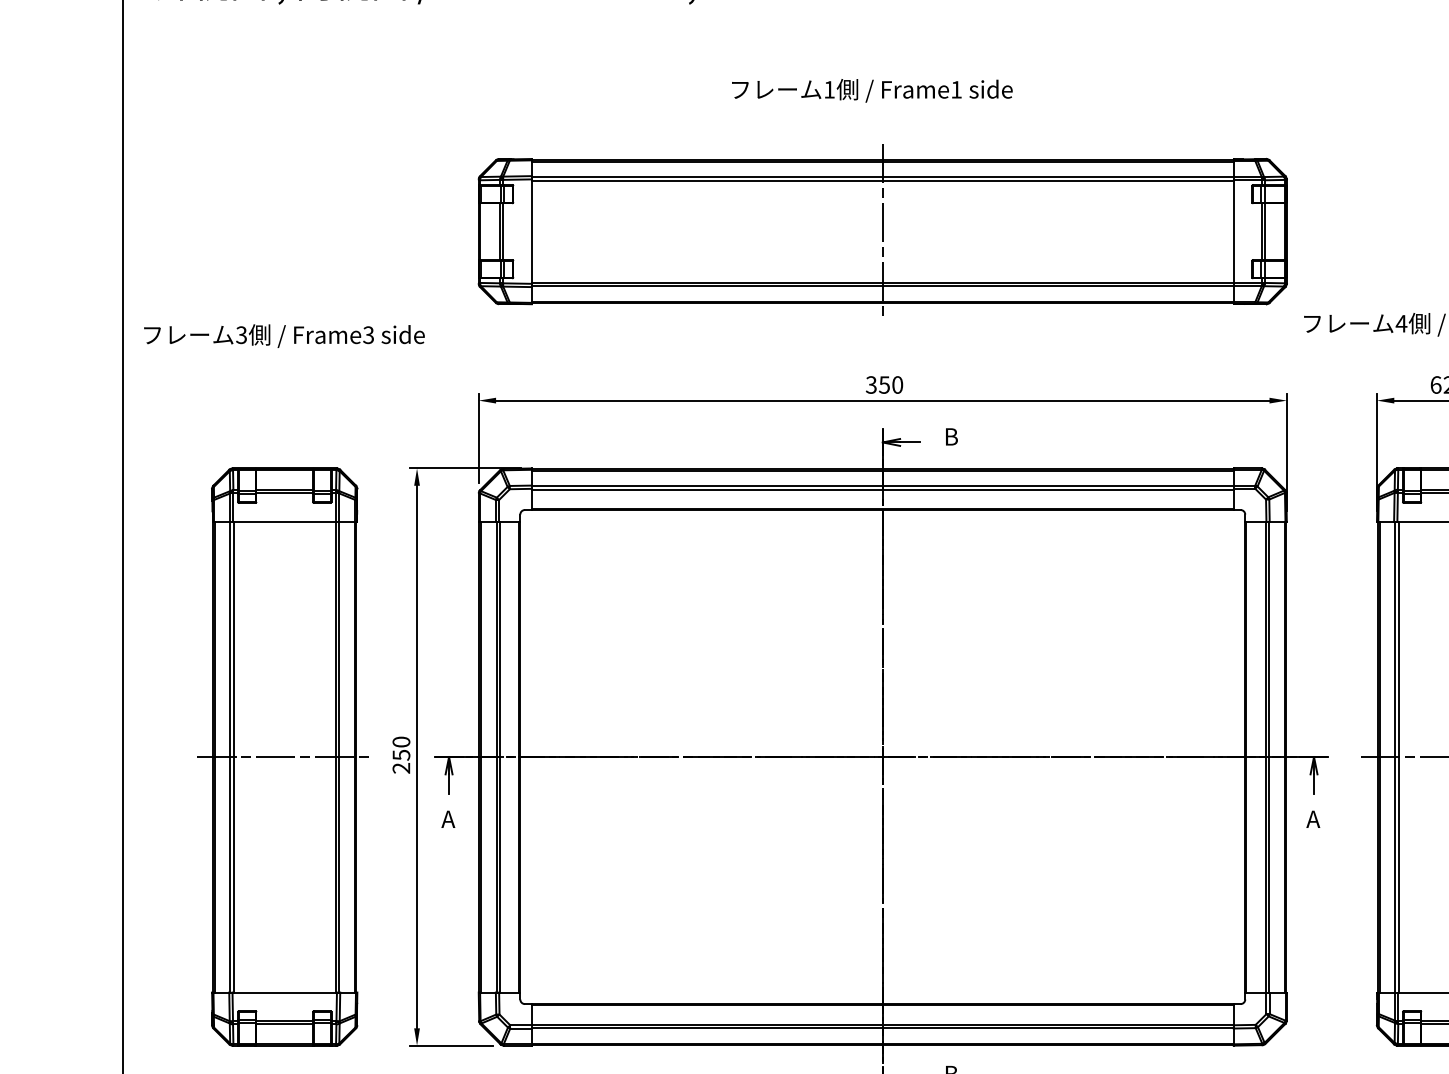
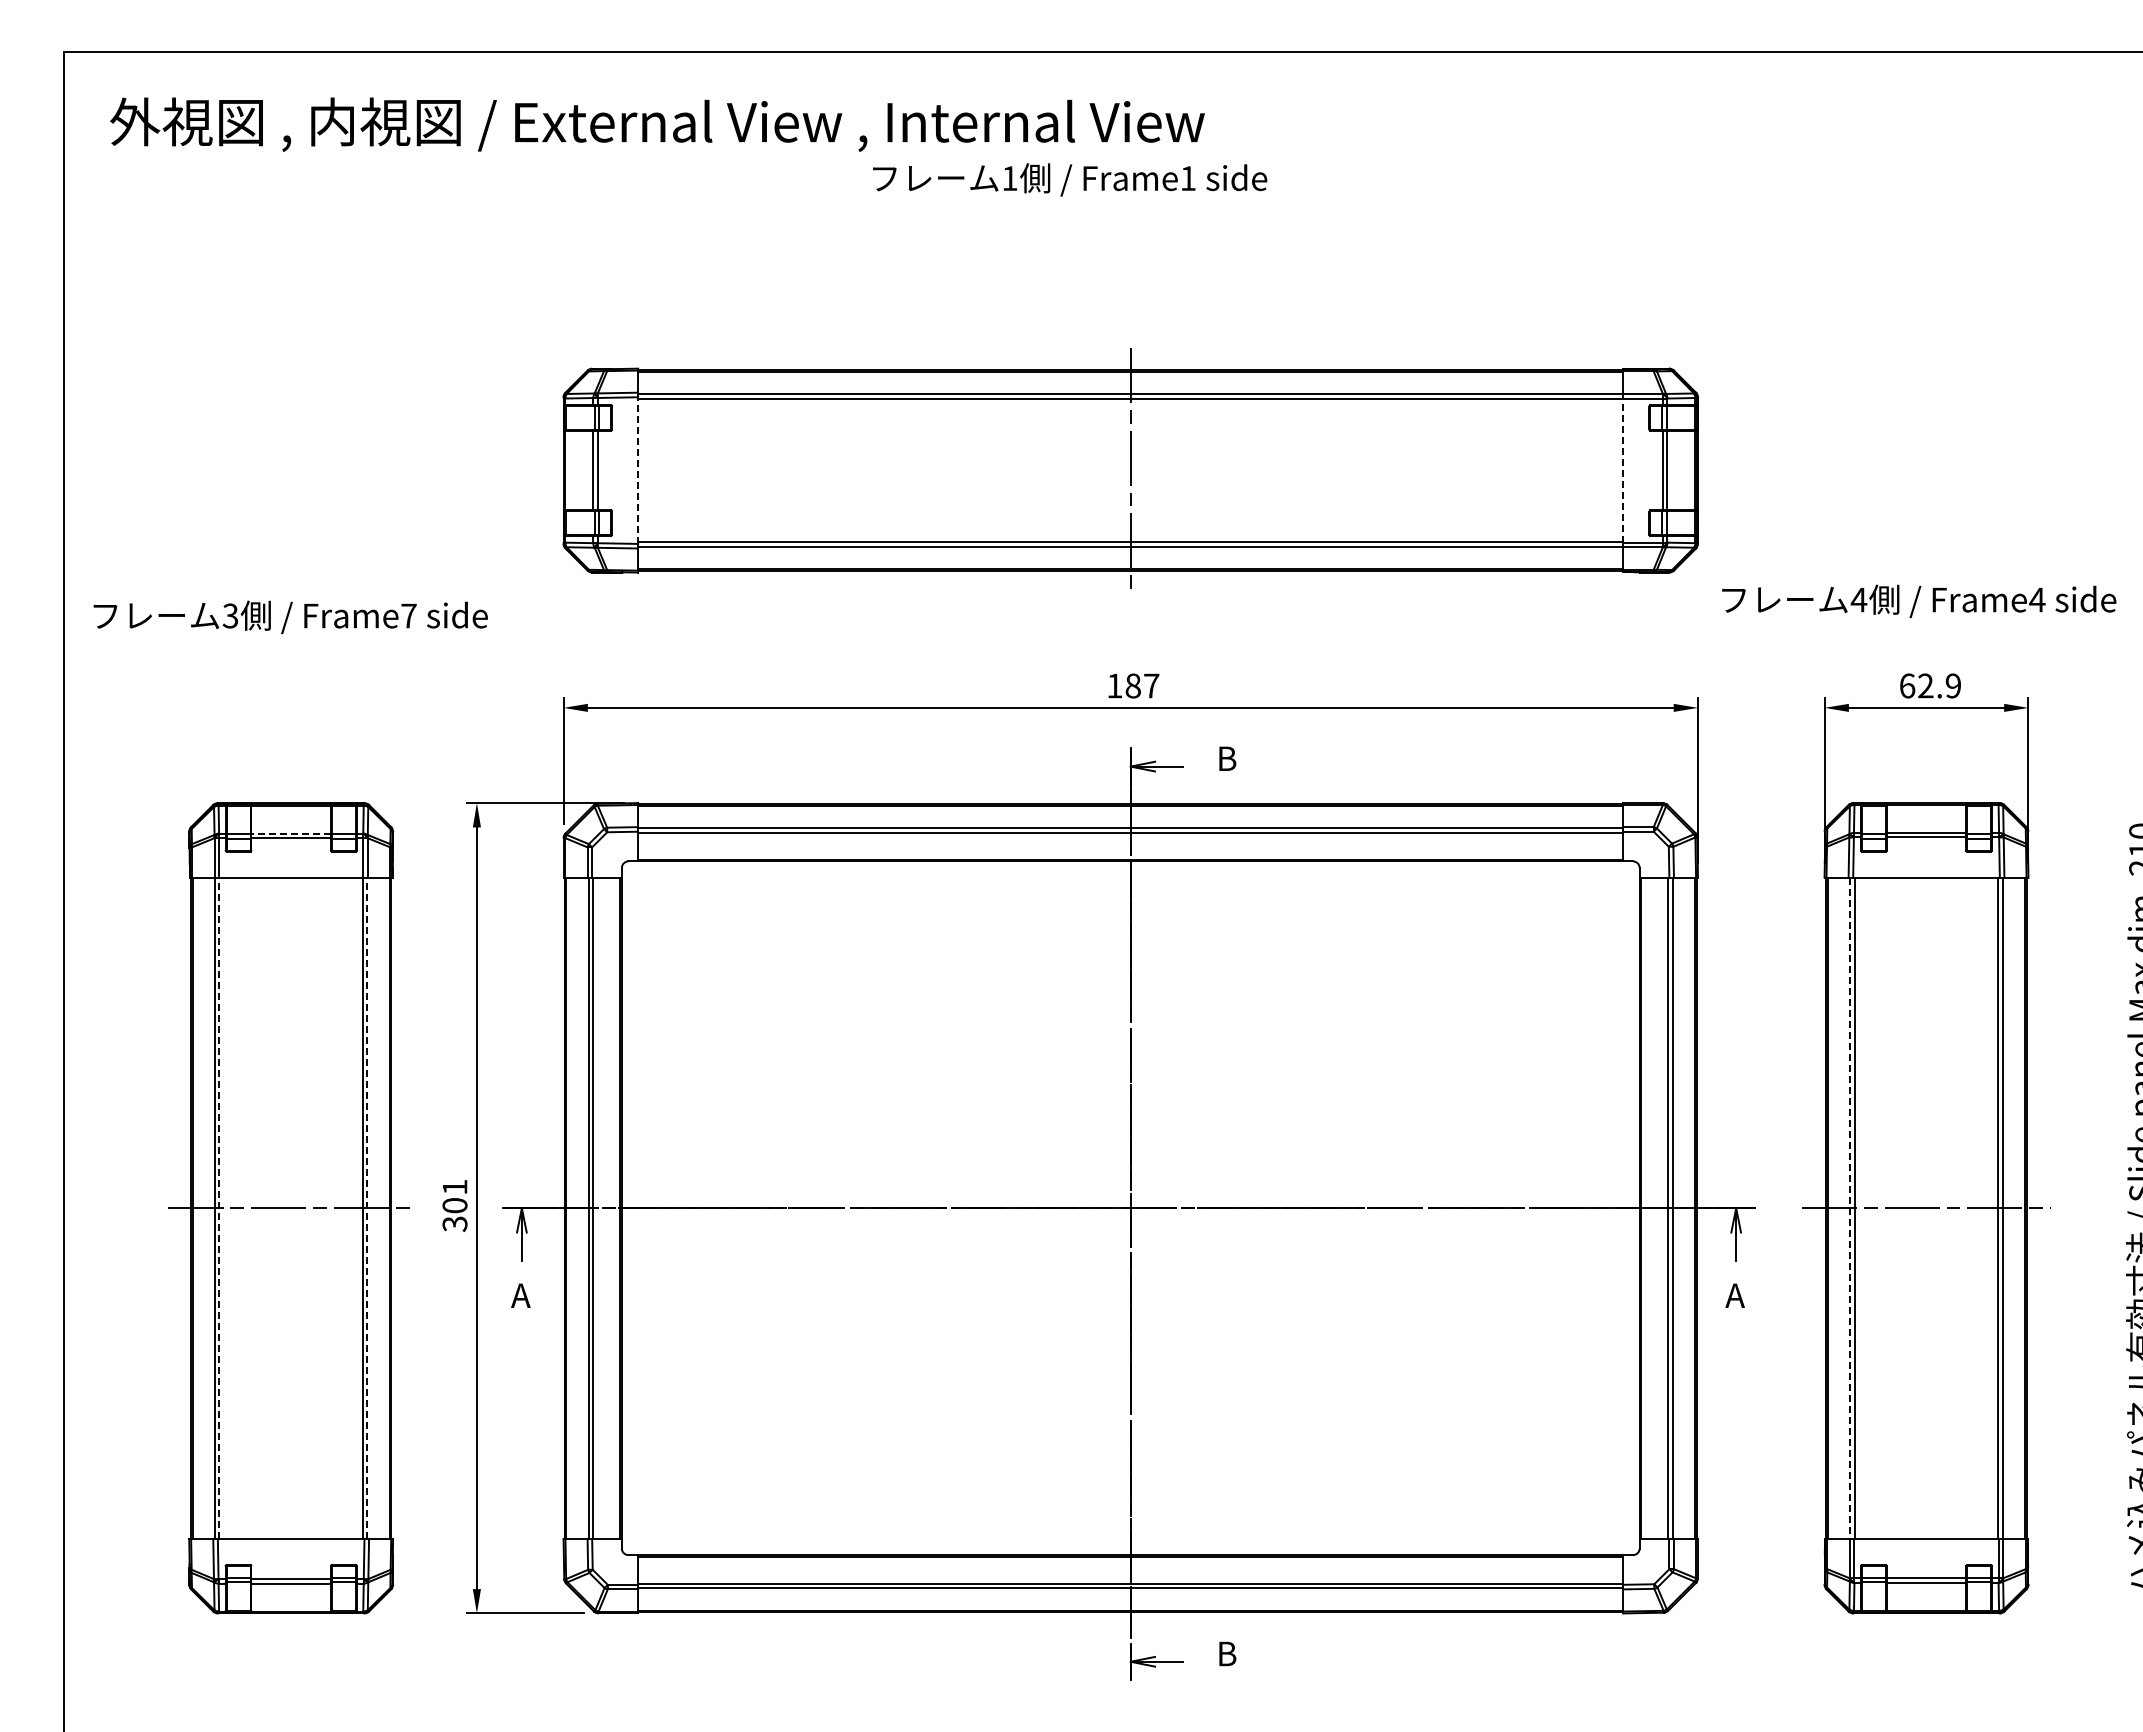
text: (872, 90) -> (1070, 179), moved
line: (532, 231) -> (638, 470), solid -> dashed
line: (1233, 231) -> (1623, 470), solid -> dashed
text: (368, 334) -> (408, 615), Frame3 -> Frame7
text: (884, 384) -> (1133, 685), 350 -> 187
line: (284, 490) -> (291, 833), solid -> dashed
text: (401, 755) -> (454, 1205), 250 -> 301
line: (233, 757) -> (219, 1208), solid -> dashed
line: (339, 757) -> (367, 1208), solid -> dashed
line: (1395, 757) -> (1850, 1208), solid -> dashed

